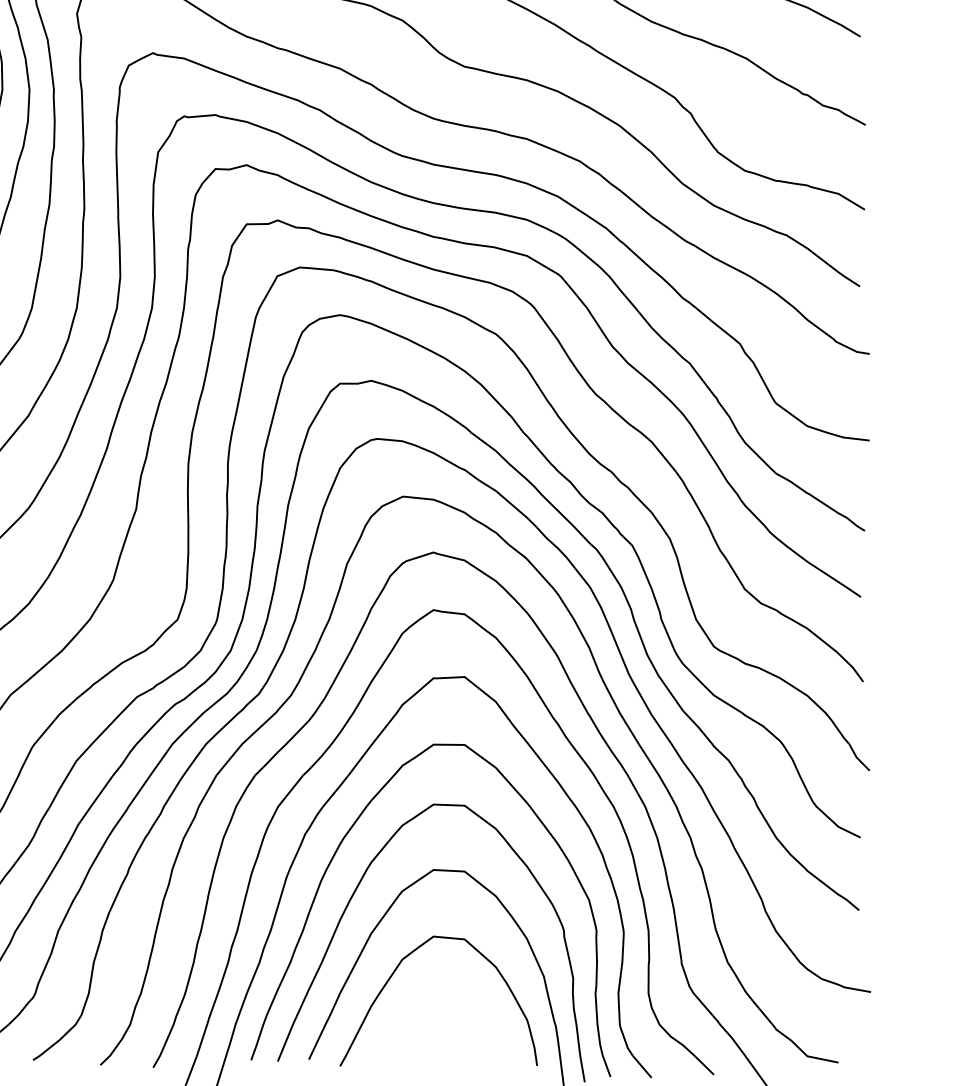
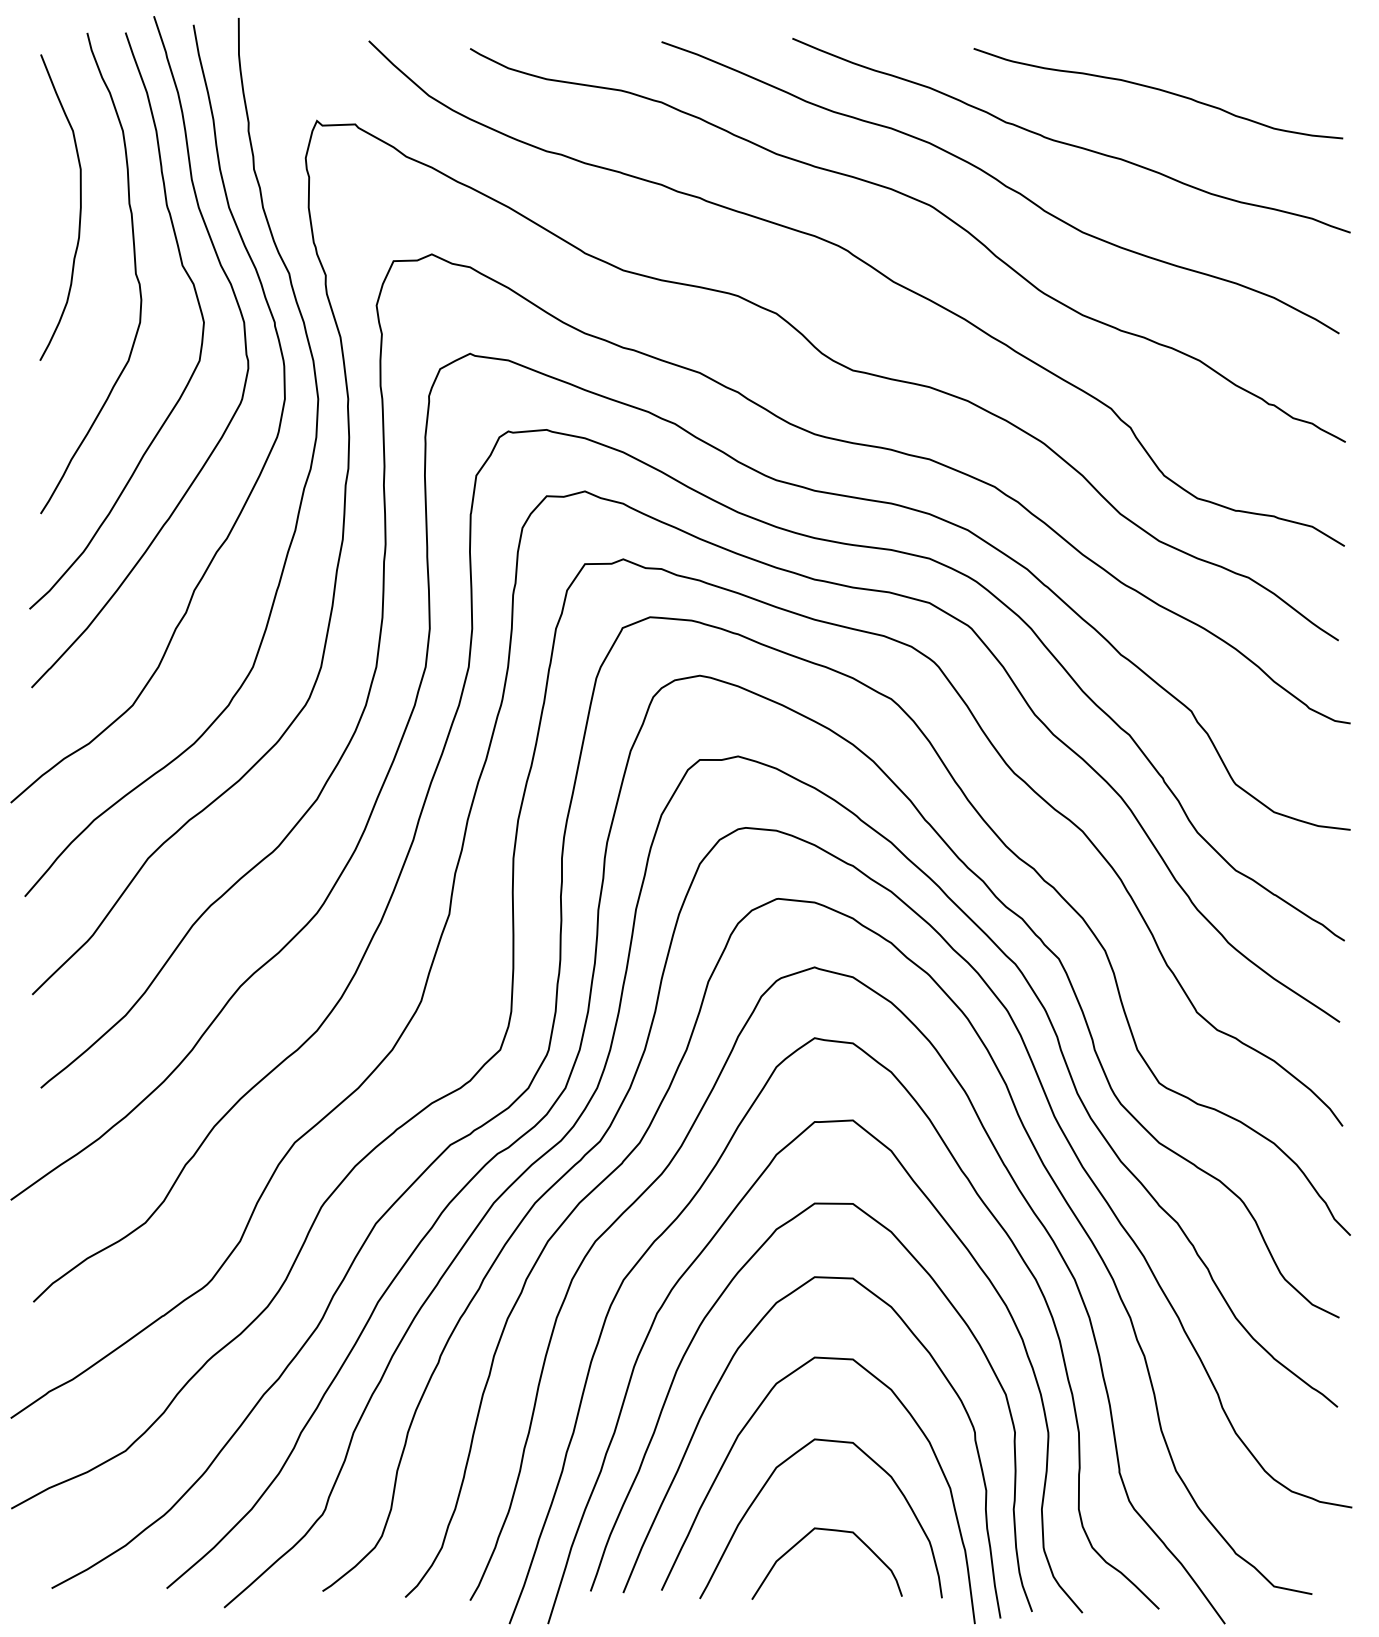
curve: (448, 1011) -> (833, 1531), added

